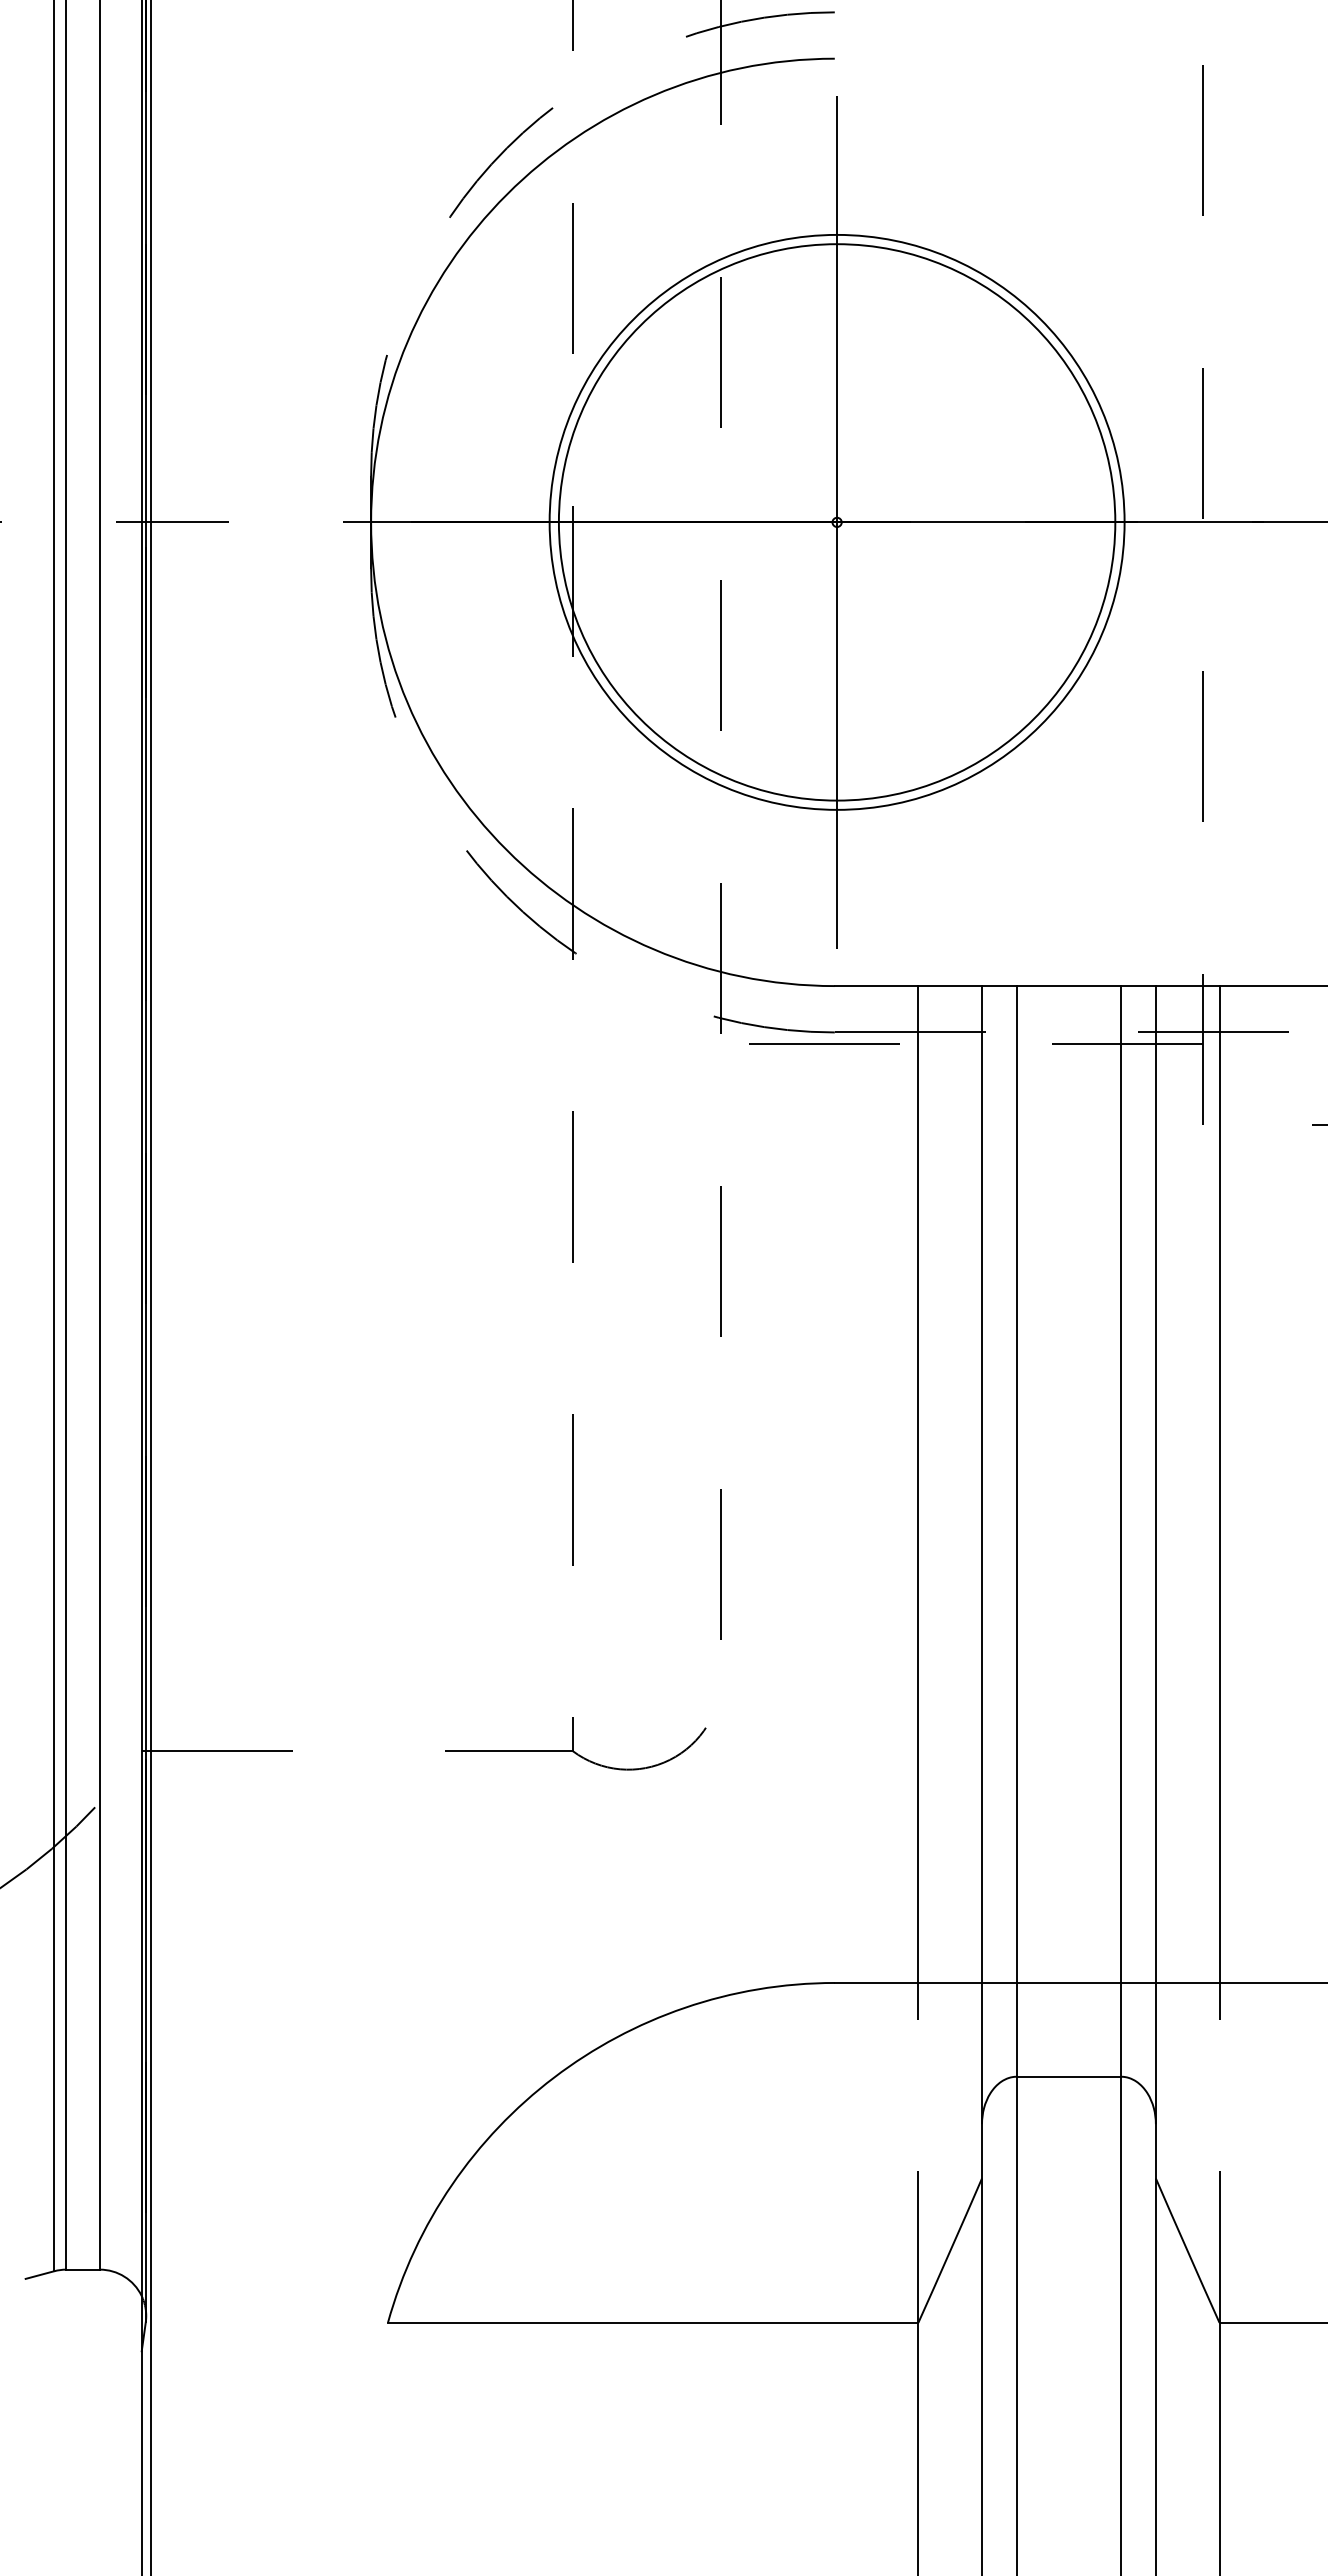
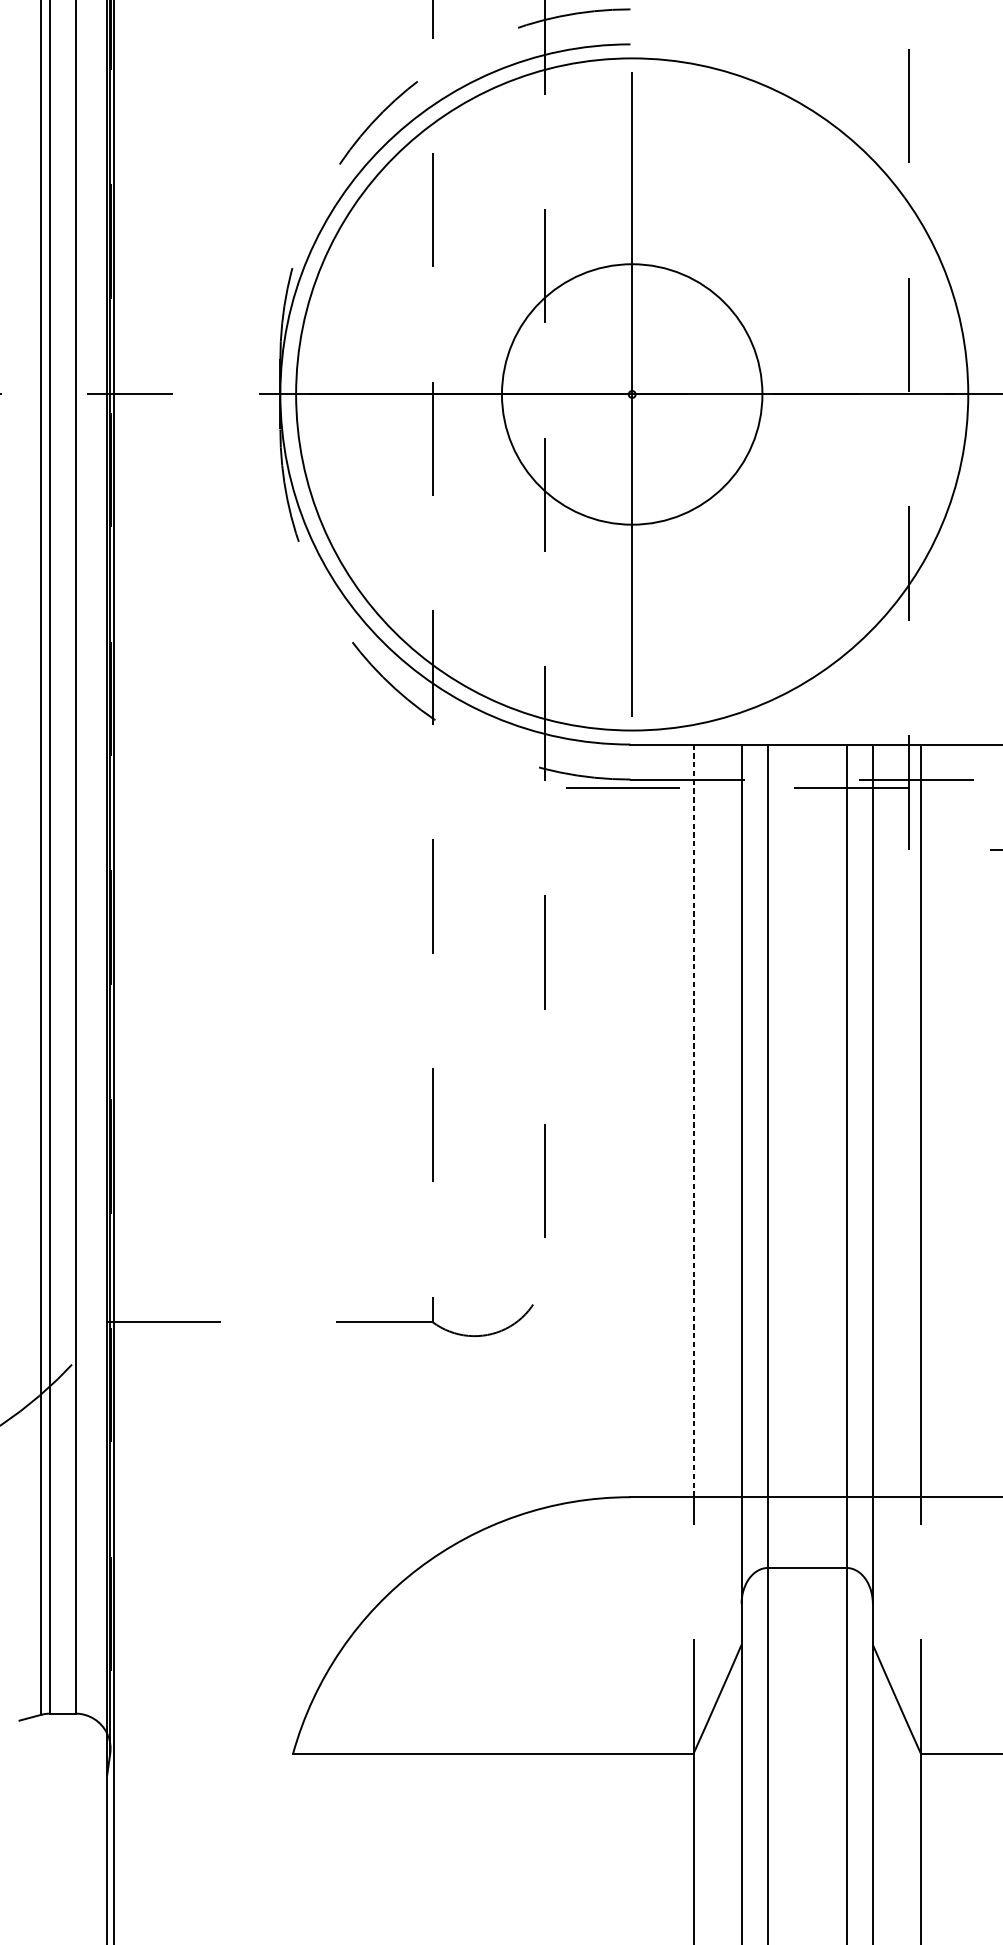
circle: (836, 521) -> (631, 393), size x0.6
circle: (836, 522) -> (631, 394), size x1.6
line: (918, 1485) -> (693, 1121), solid -> dashed

